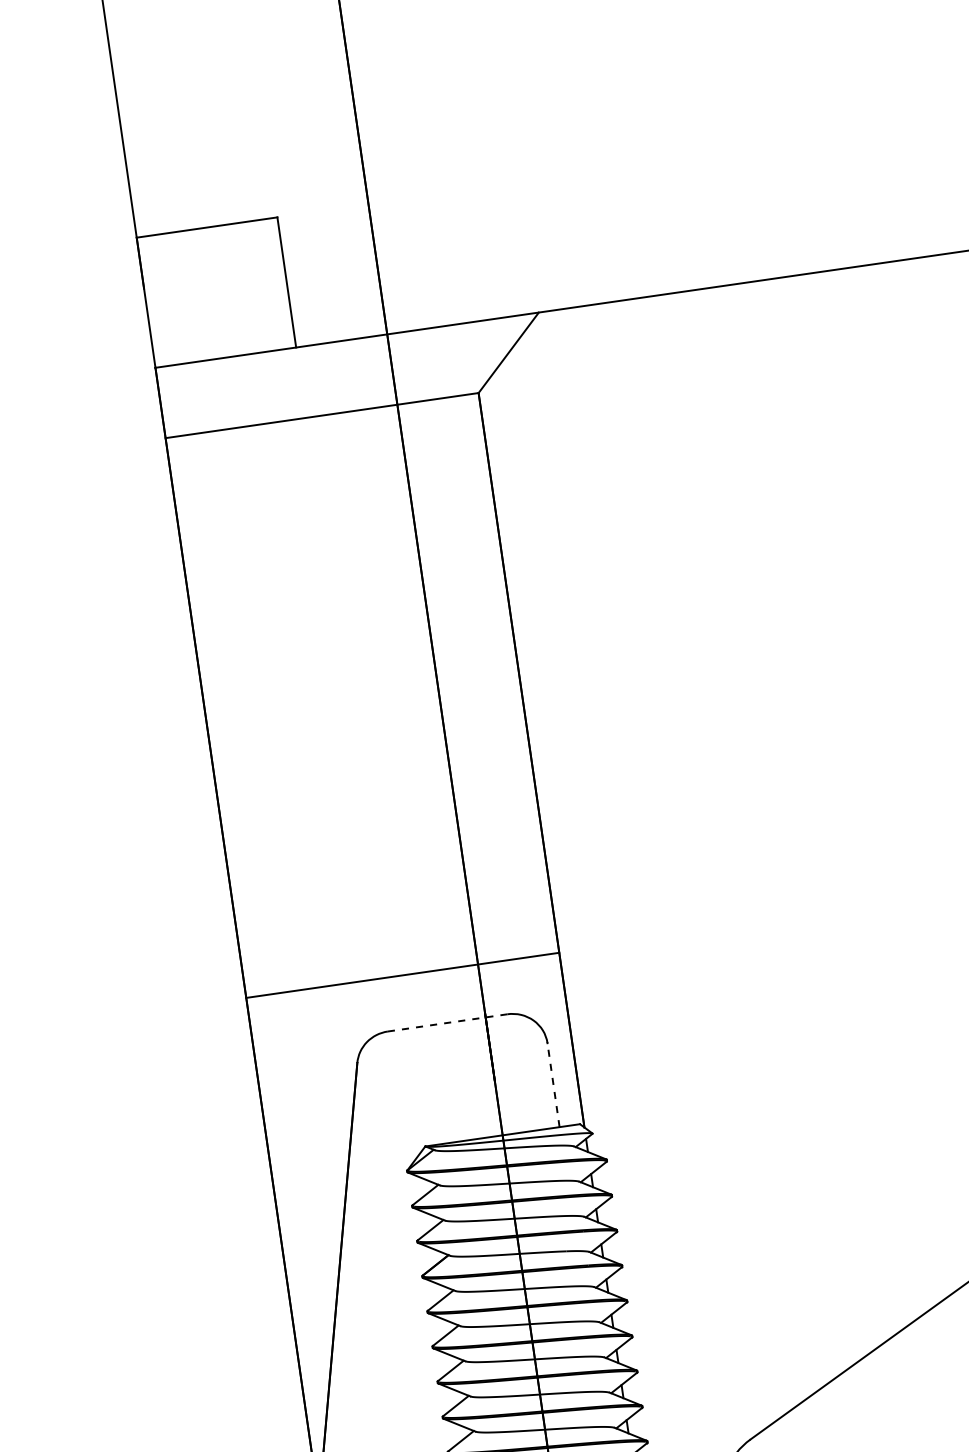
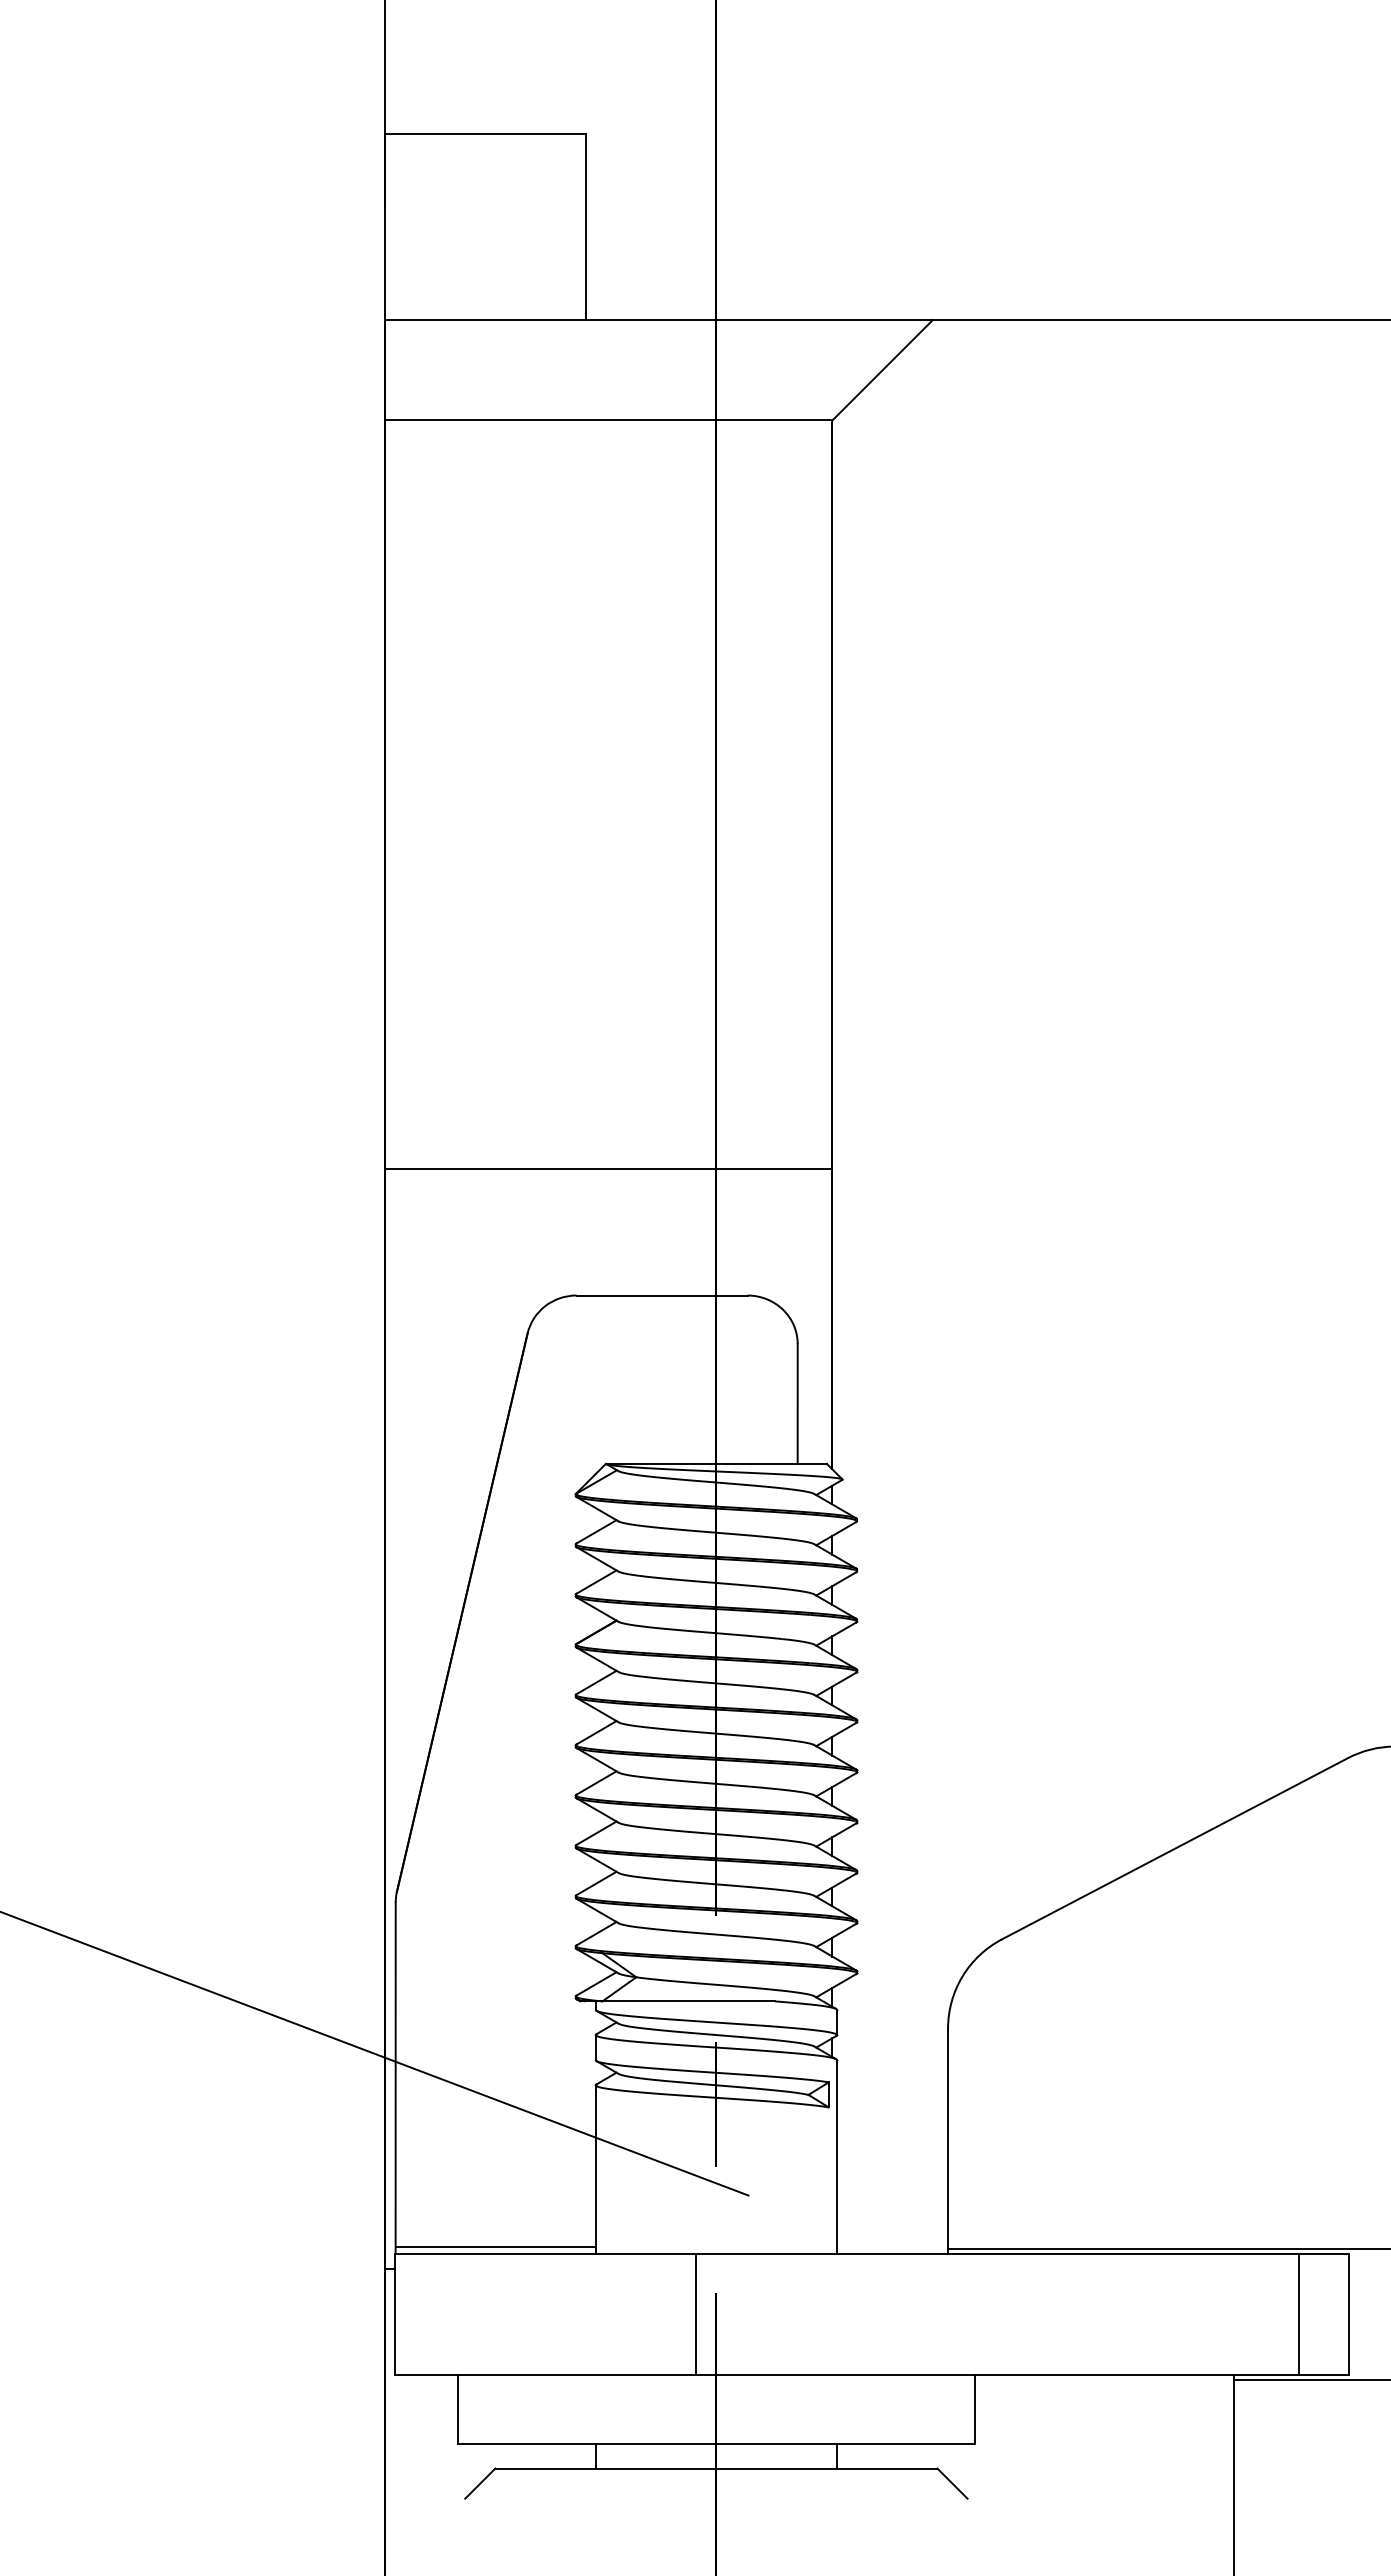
line: (402, 975) -> (608, 1168), moved
line: (447, 1022) -> (661, 1295), dashed -> solid
line: (553, 1084) -> (797, 1403), dashed -> solid

